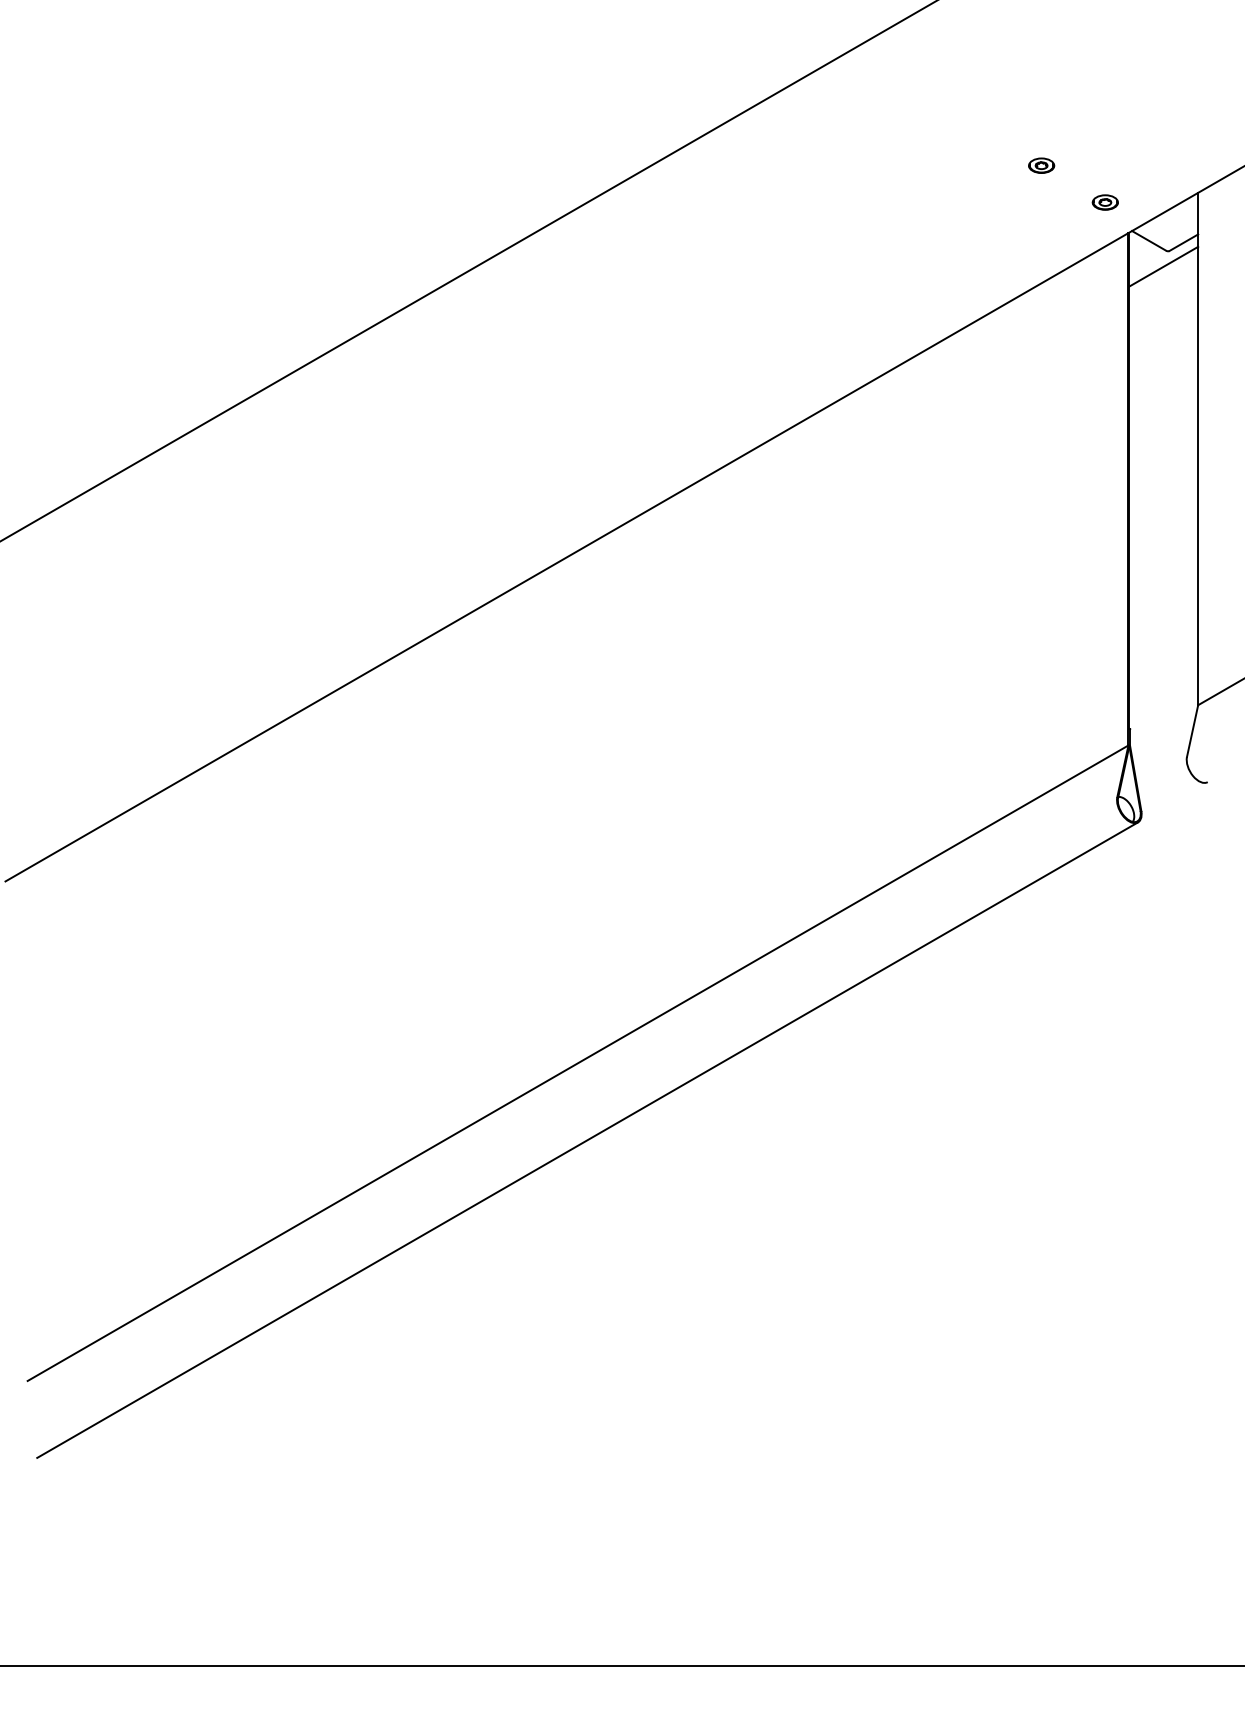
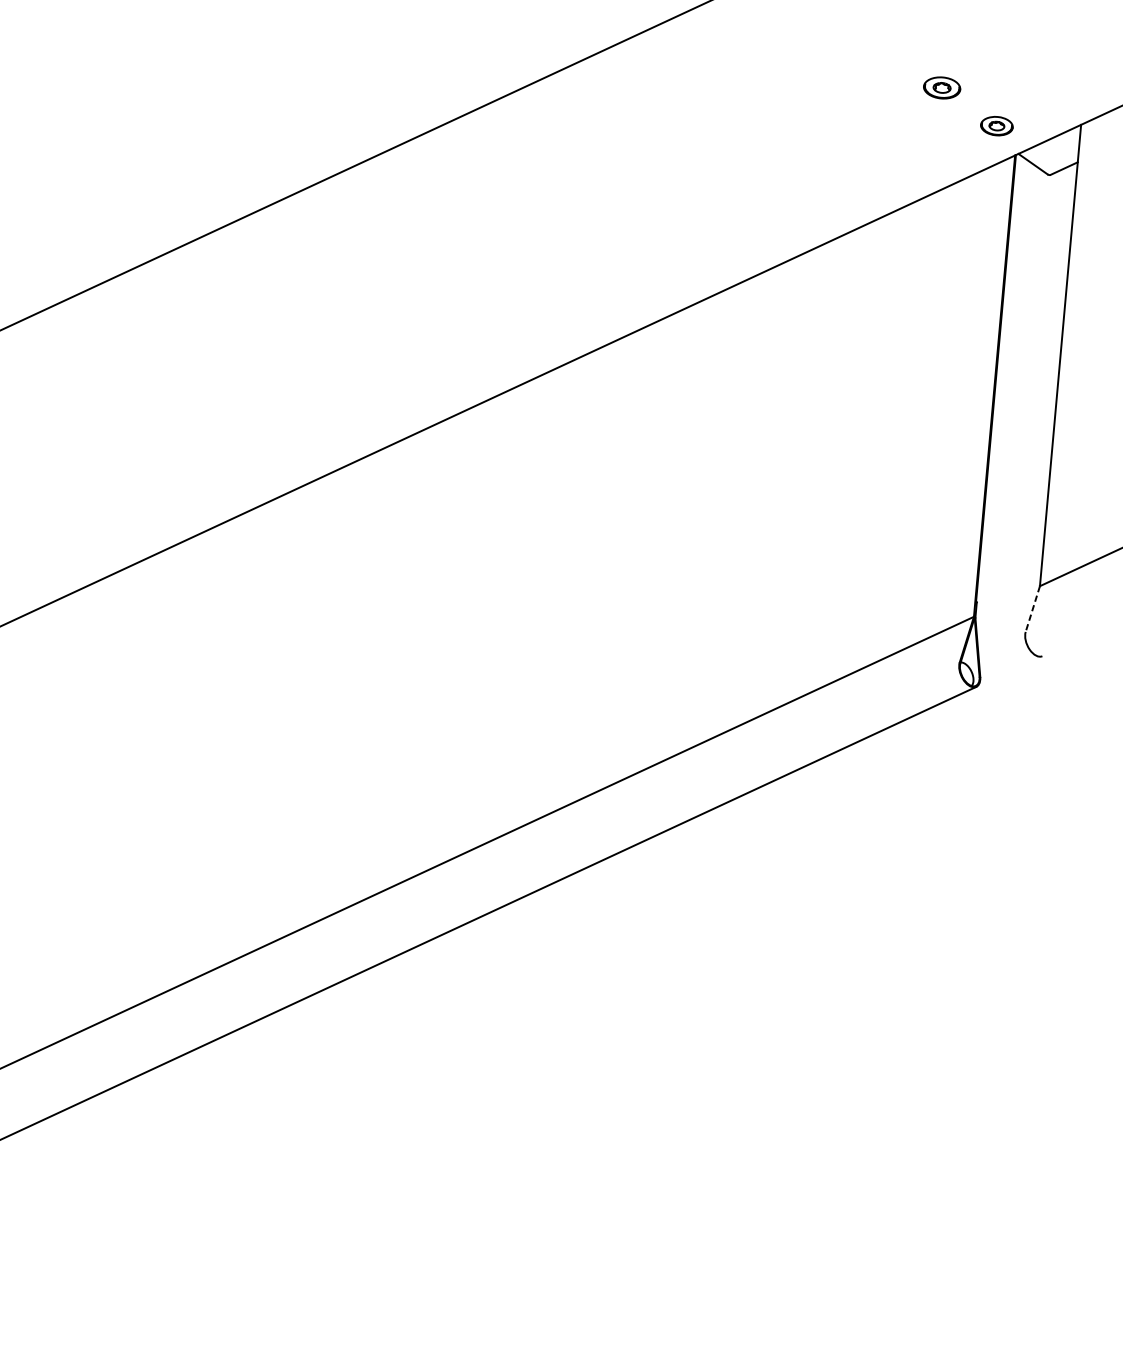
part: (1041, 165) -> (942, 87), size x1.6
part: (1104, 202) -> (996, 126), size x1.4
line: (1163, 266) -> (1043, 188), removed
line: (1192, 731) -> (1032, 609), solid -> dashed

